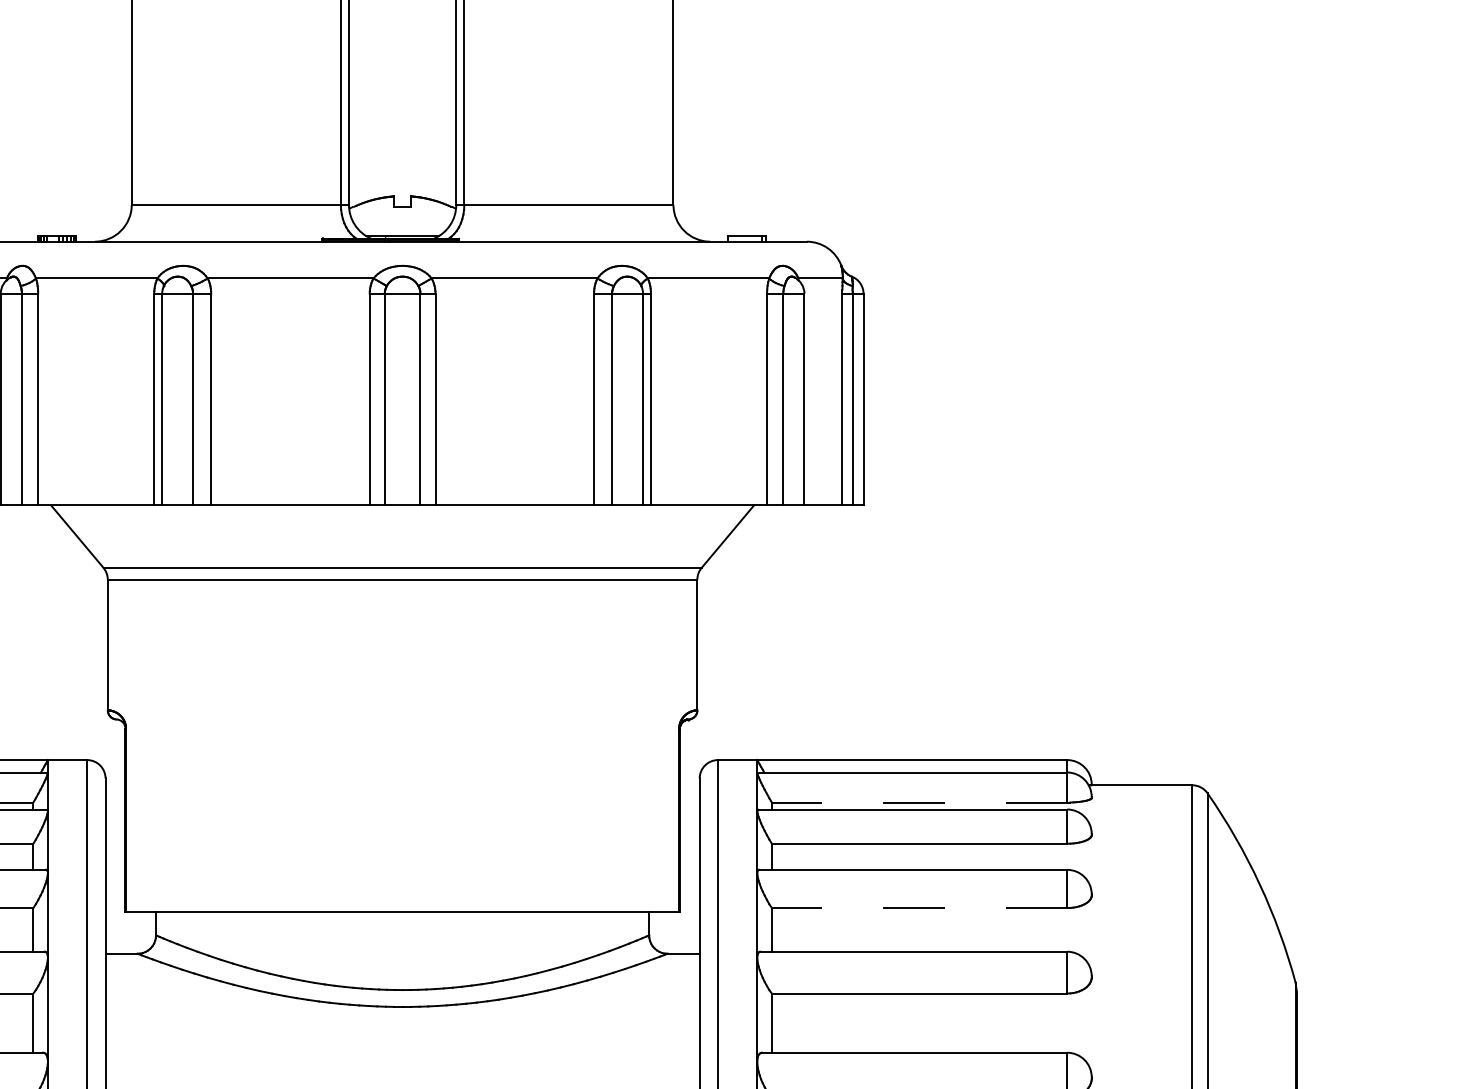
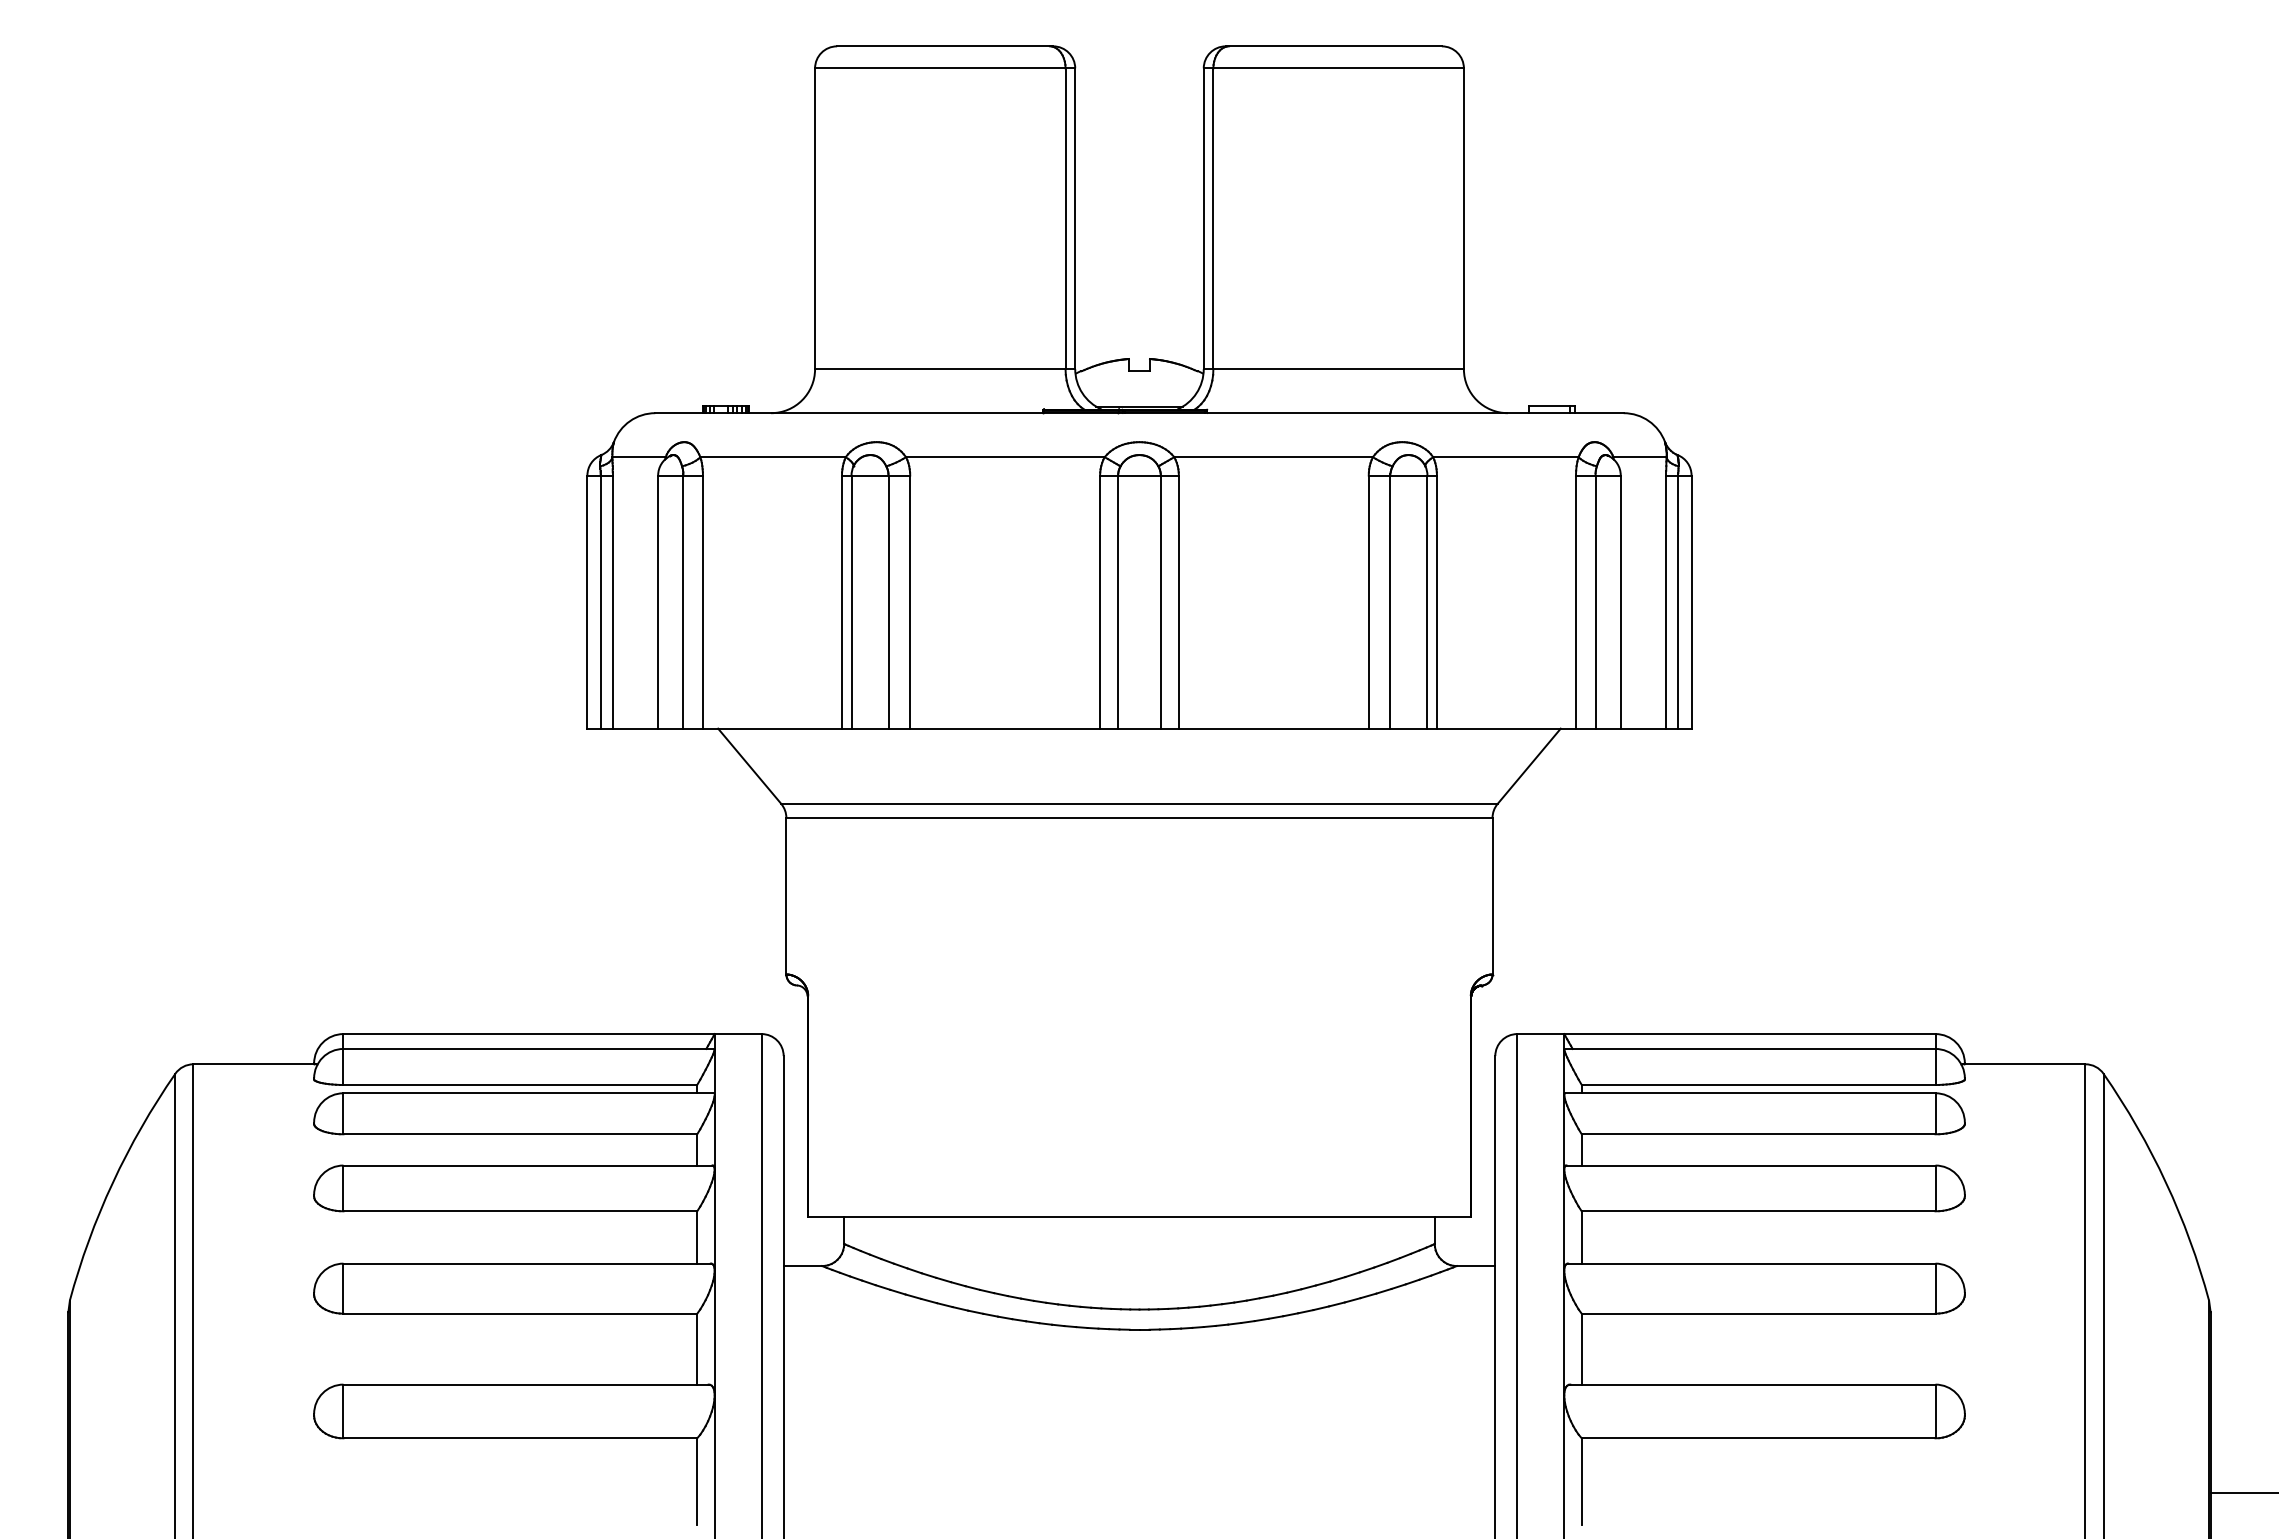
line: (919, 802) -> (1758, 1084), dashed -> solid
line: (919, 908) -> (1758, 1211), dashed -> solid

